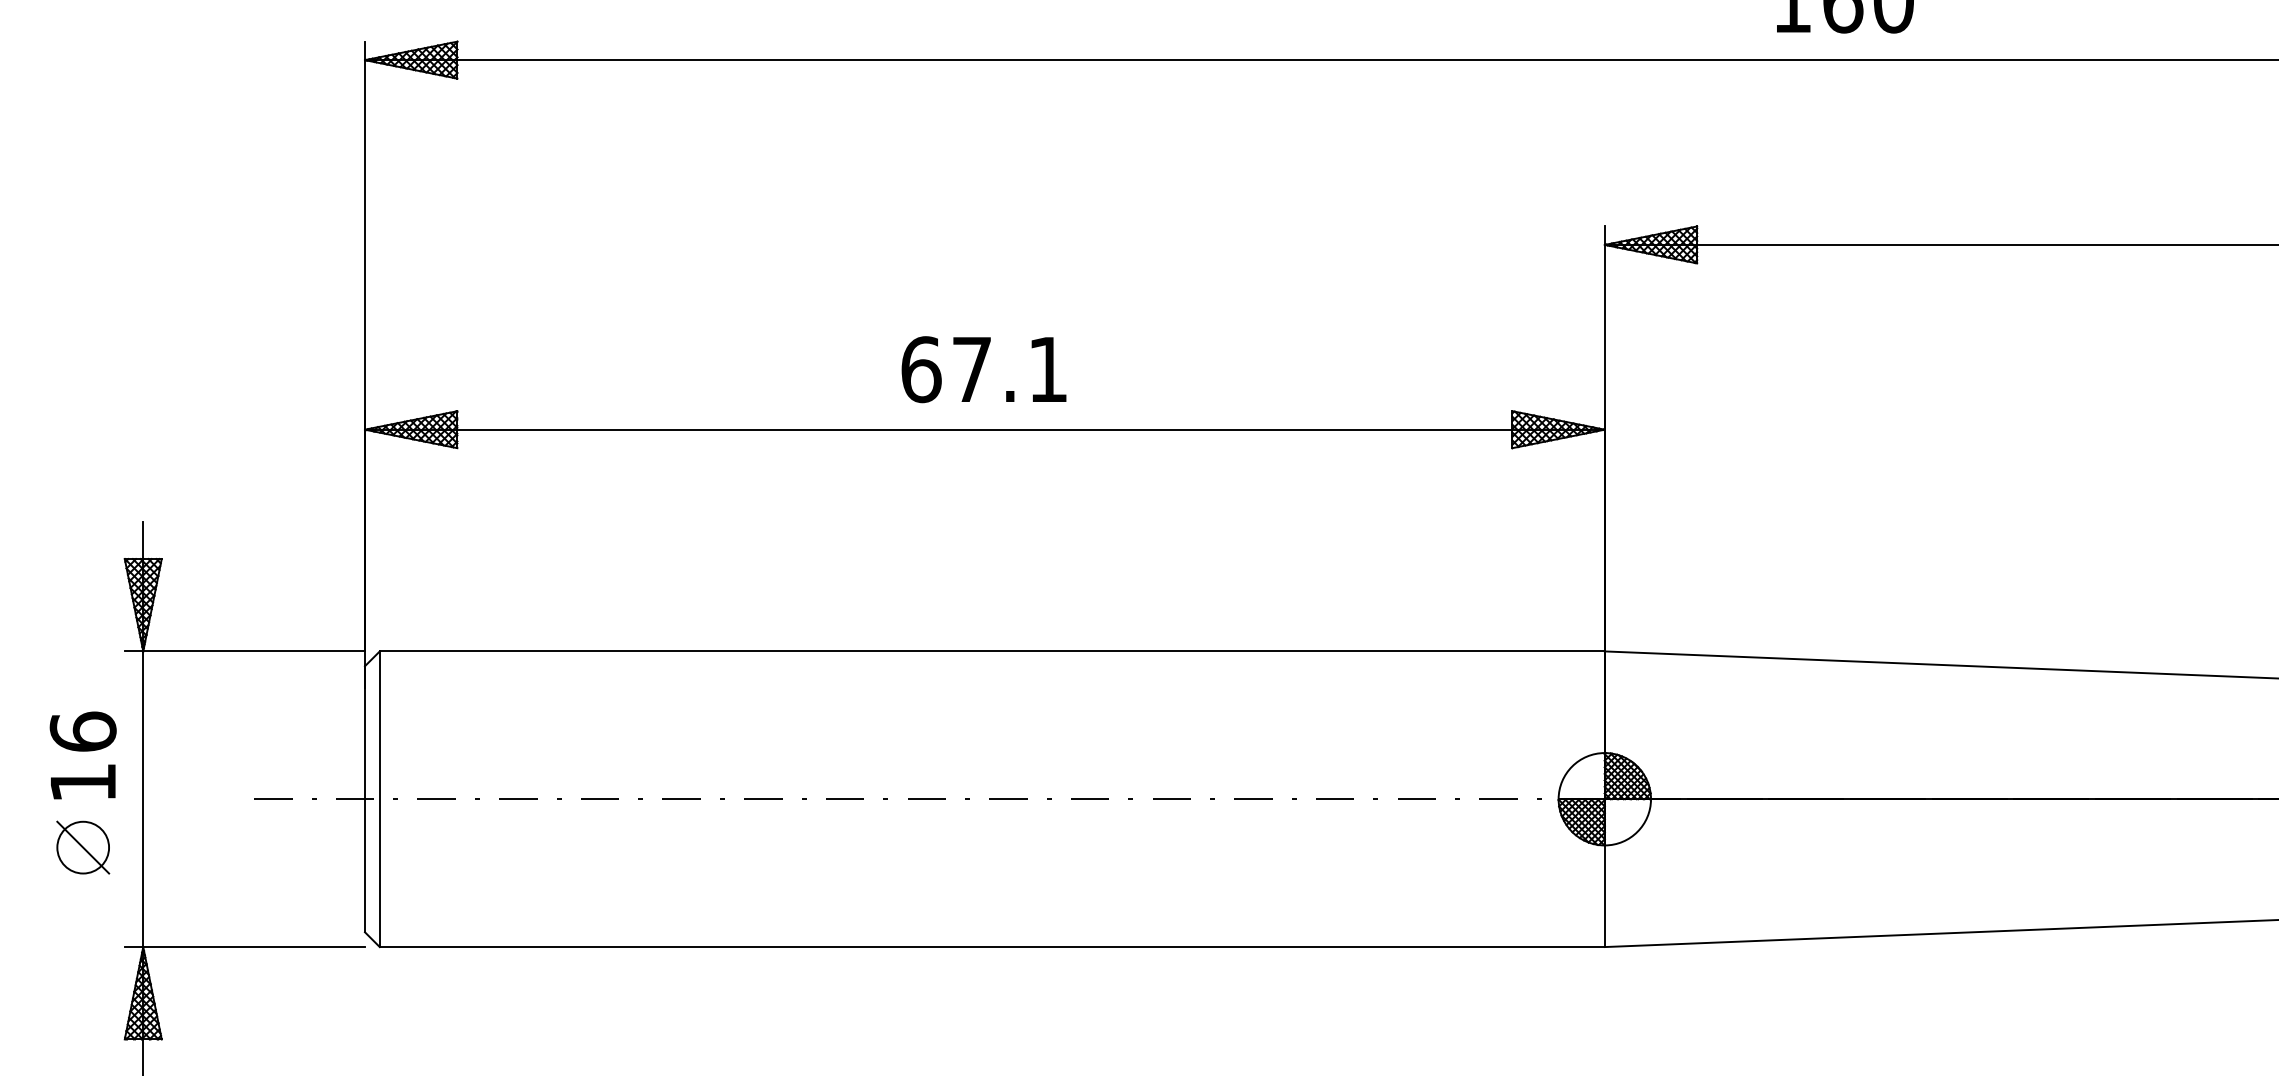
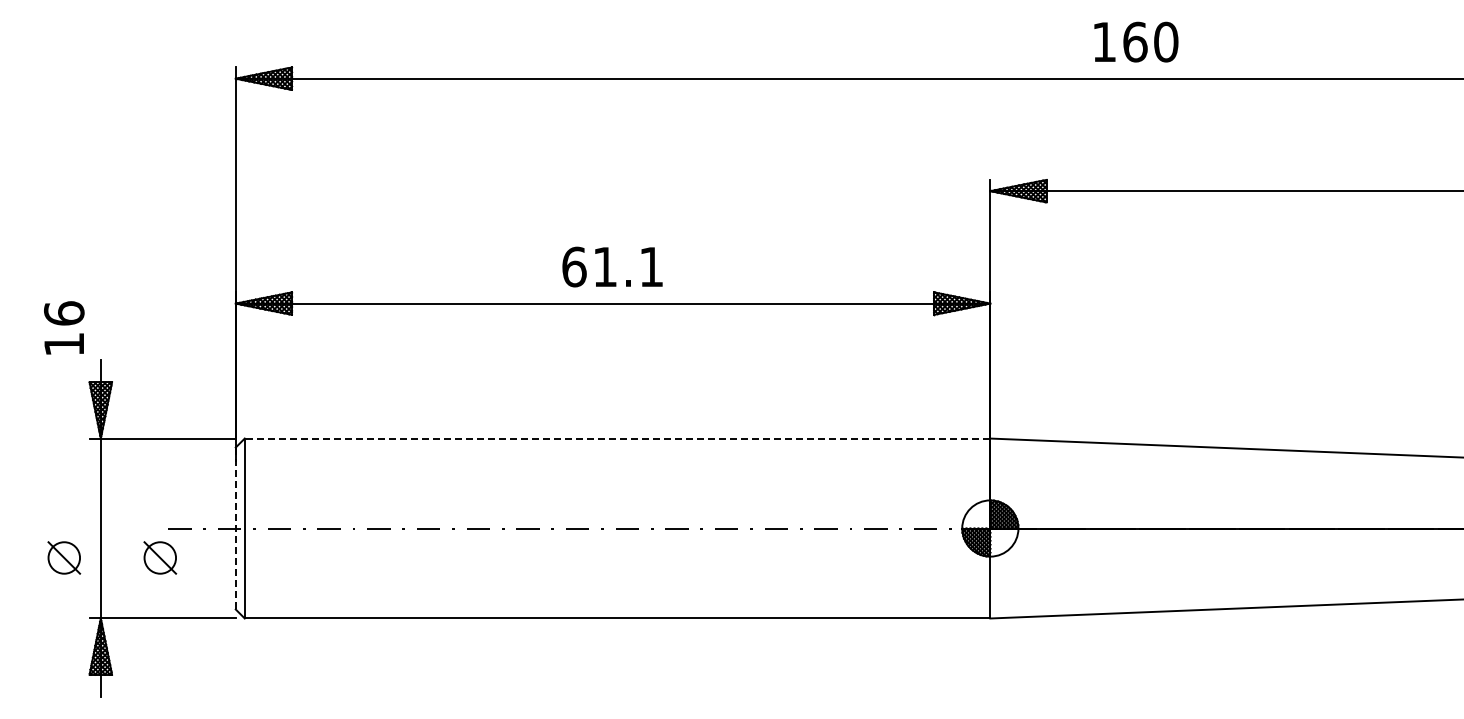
text: (970, 368) -> (604, 266), 67.1 -> 61.1
line: (992, 651) -> (617, 438), solid -> dashed
text: (83, 754) -> (64, 327), moved
line: (364, 799) -> (235, 528), solid -> dashed
part: (241, 846) -> (160, 557), added

